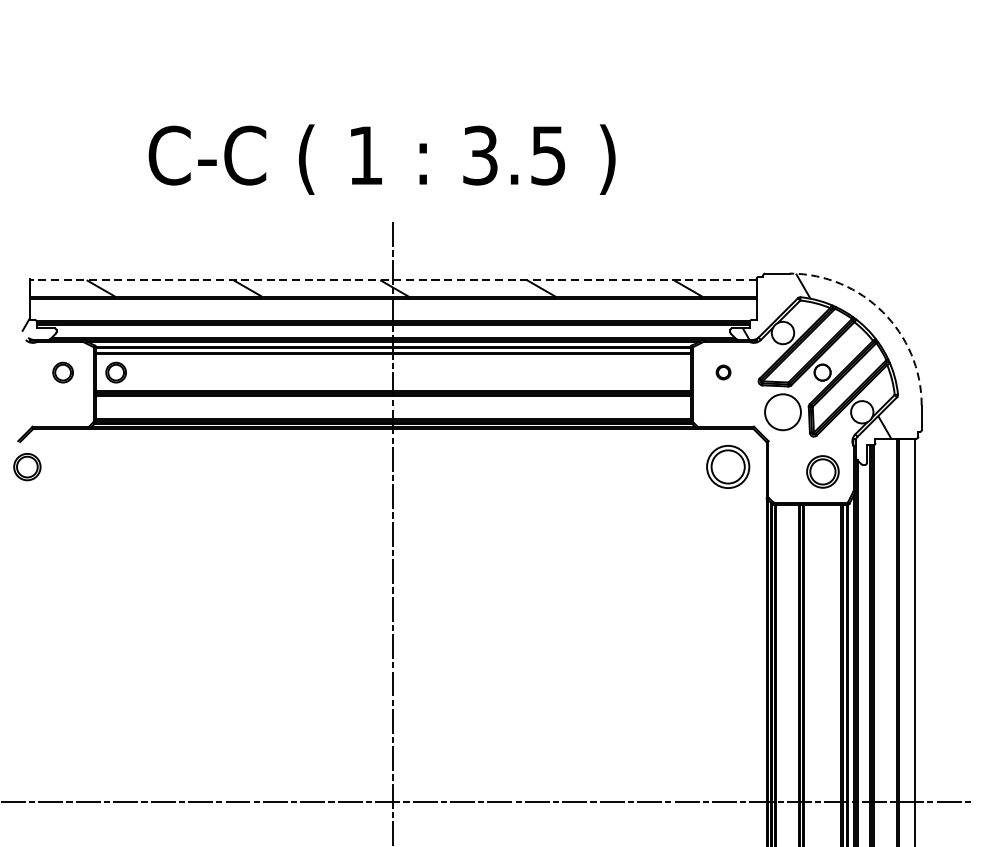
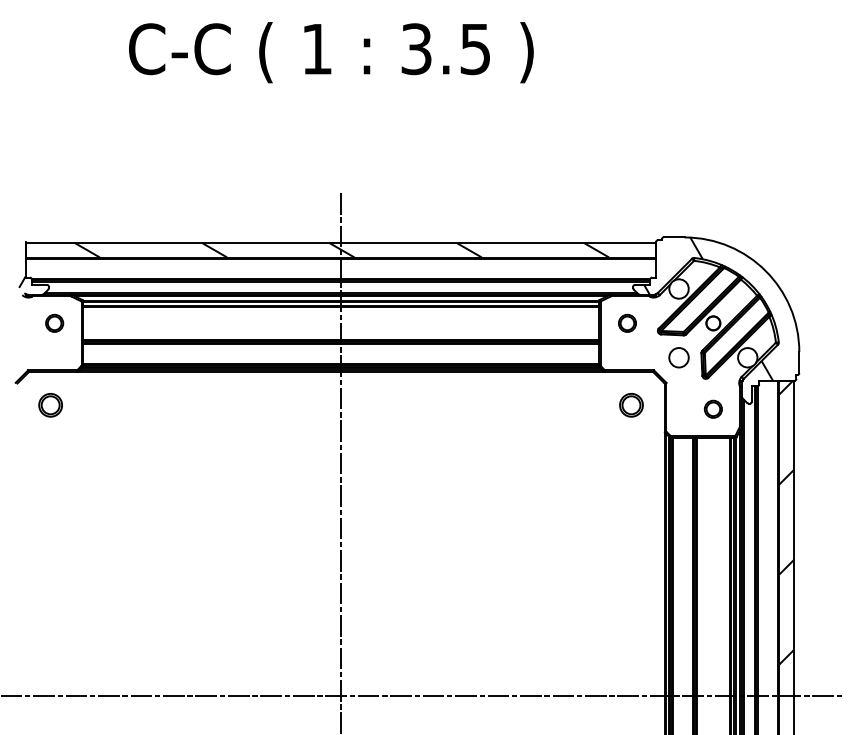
text: (382, 159) -> (331, 52), moved
line: (392, 280) -> (340, 243), dashed -> solid
arc: (882, 312) -> (765, 271), dashed -> solid
part: (115, 371) -> (100, 322), removed
part: (723, 371) -> (627, 322), size x1.43
circle: (782, 411) -> (678, 357), size x0.62
part: (27, 467) -> (50, 405), moved
part: (728, 467) -> (631, 405), size x0.62
part: (821, 470) -> (712, 408), size x0.62
hatch: (906, 602) -> (786, 522), added

